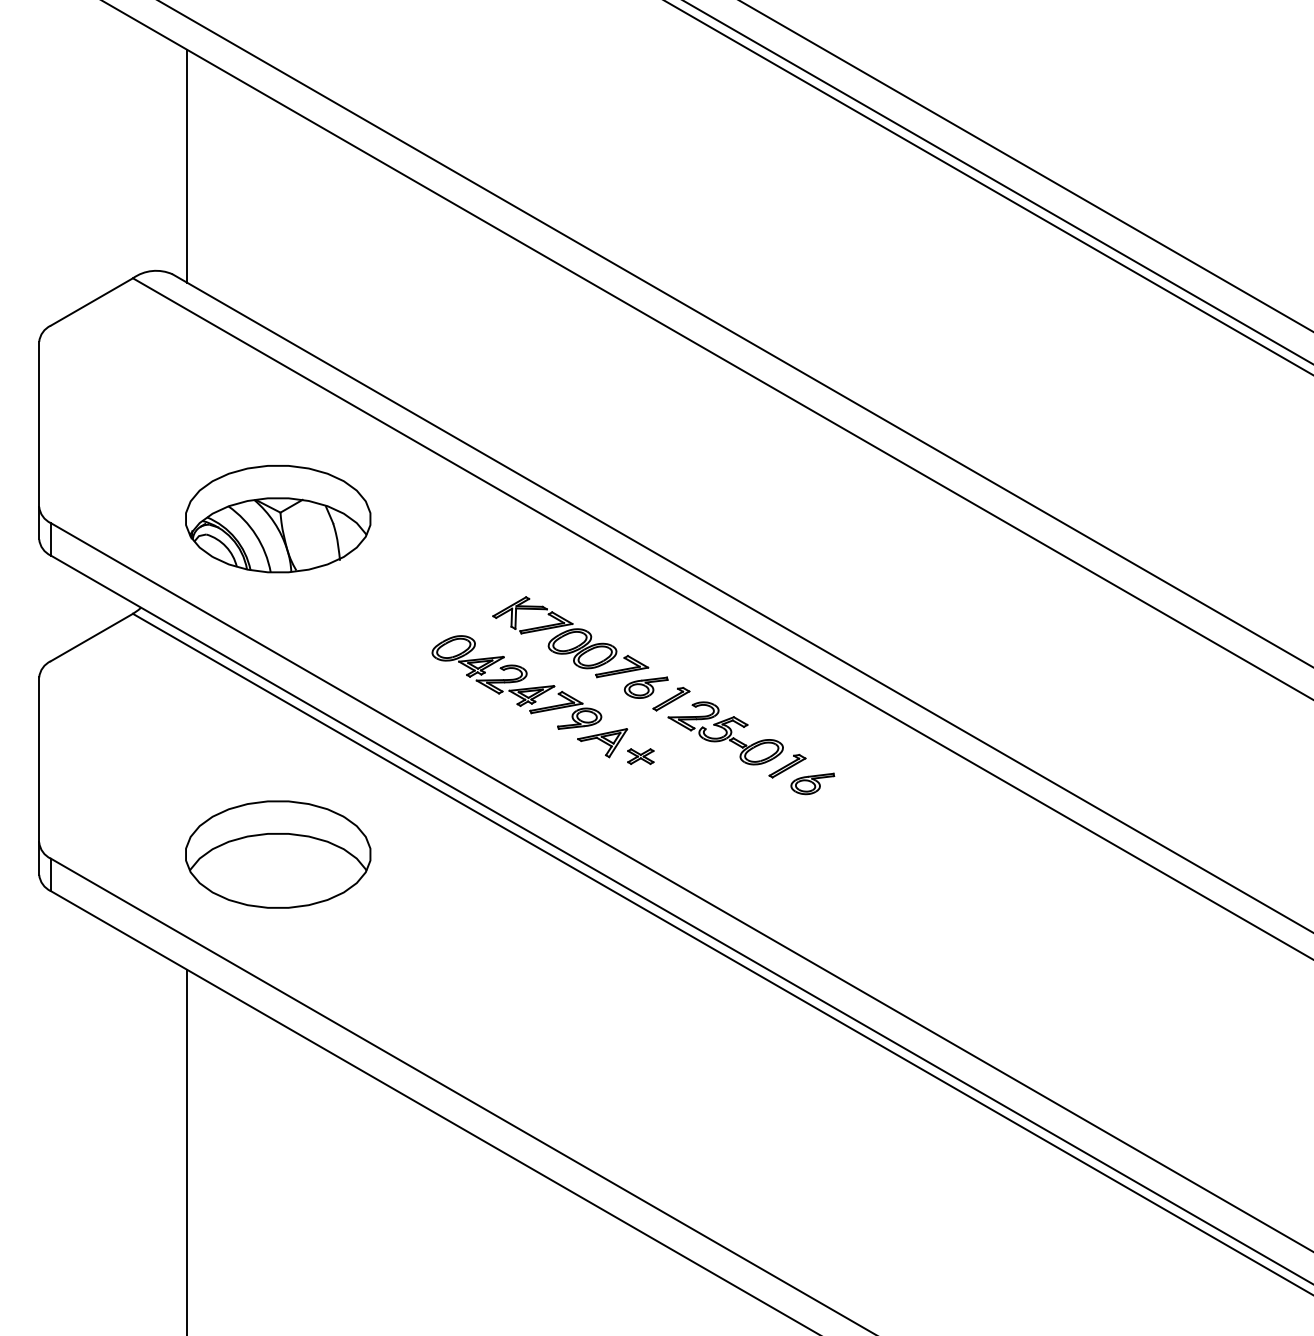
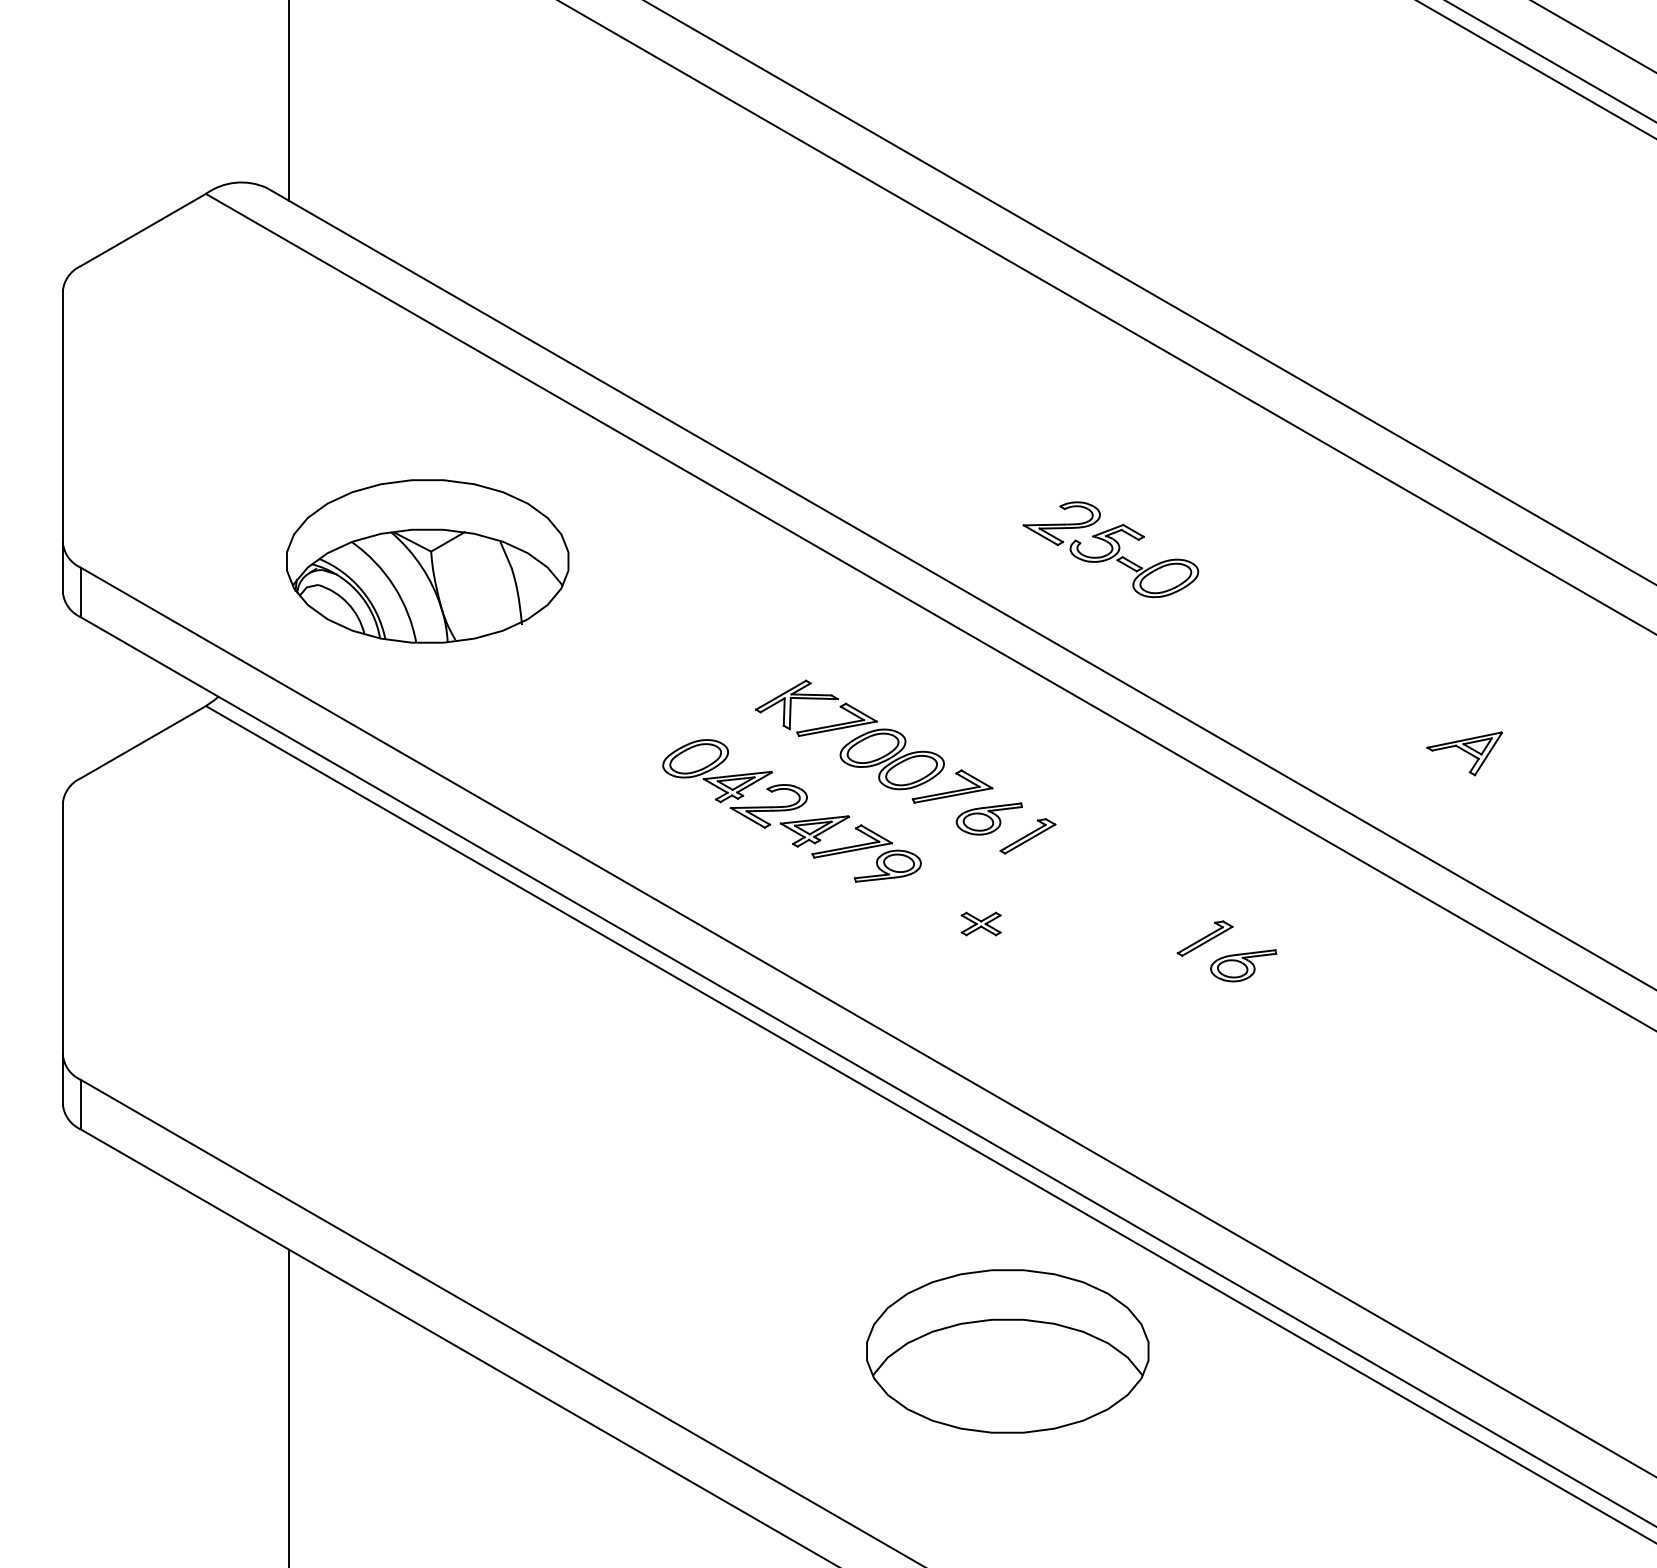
part: (725, 733) -> (1110, 549), moved
part: (602, 743) -> (1464, 754), moved
part: (278, 854) -> (1008, 1351), moved

